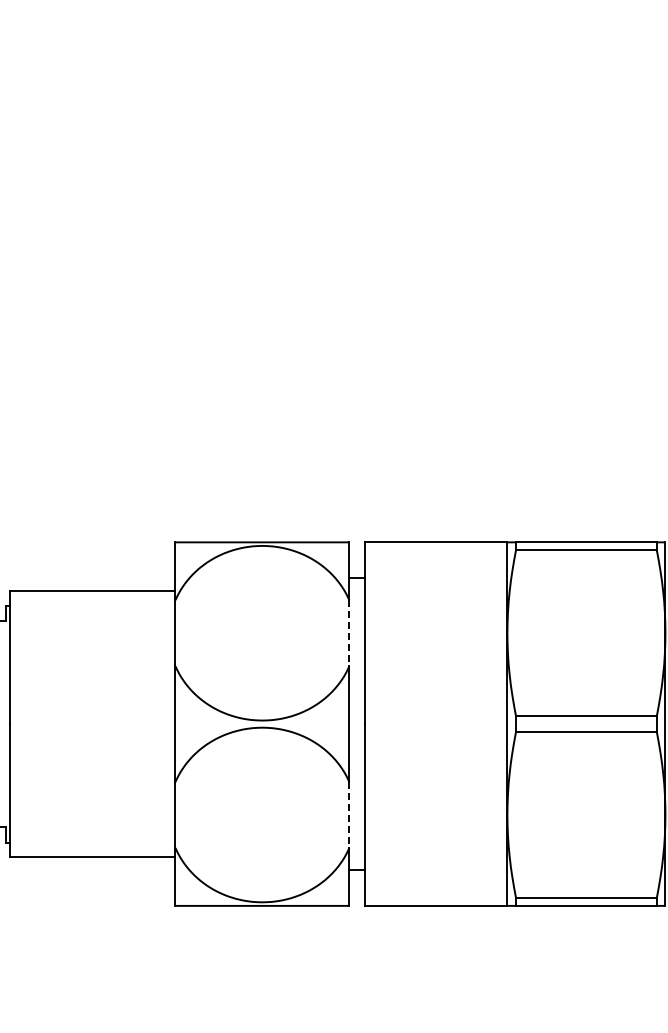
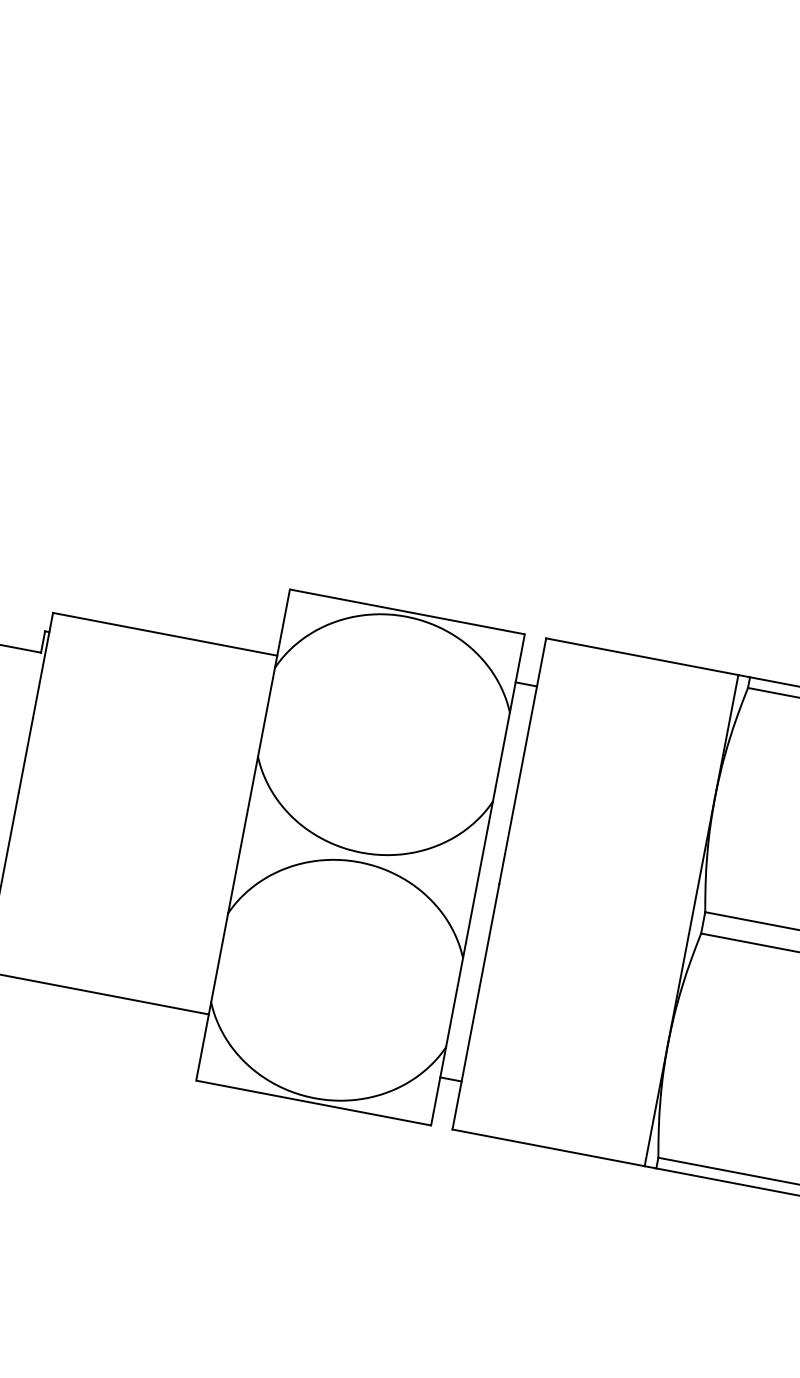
line: (349, 633) -> (501, 757), dashed -> solid
line: (349, 815) -> (454, 1003), dashed -> solid

